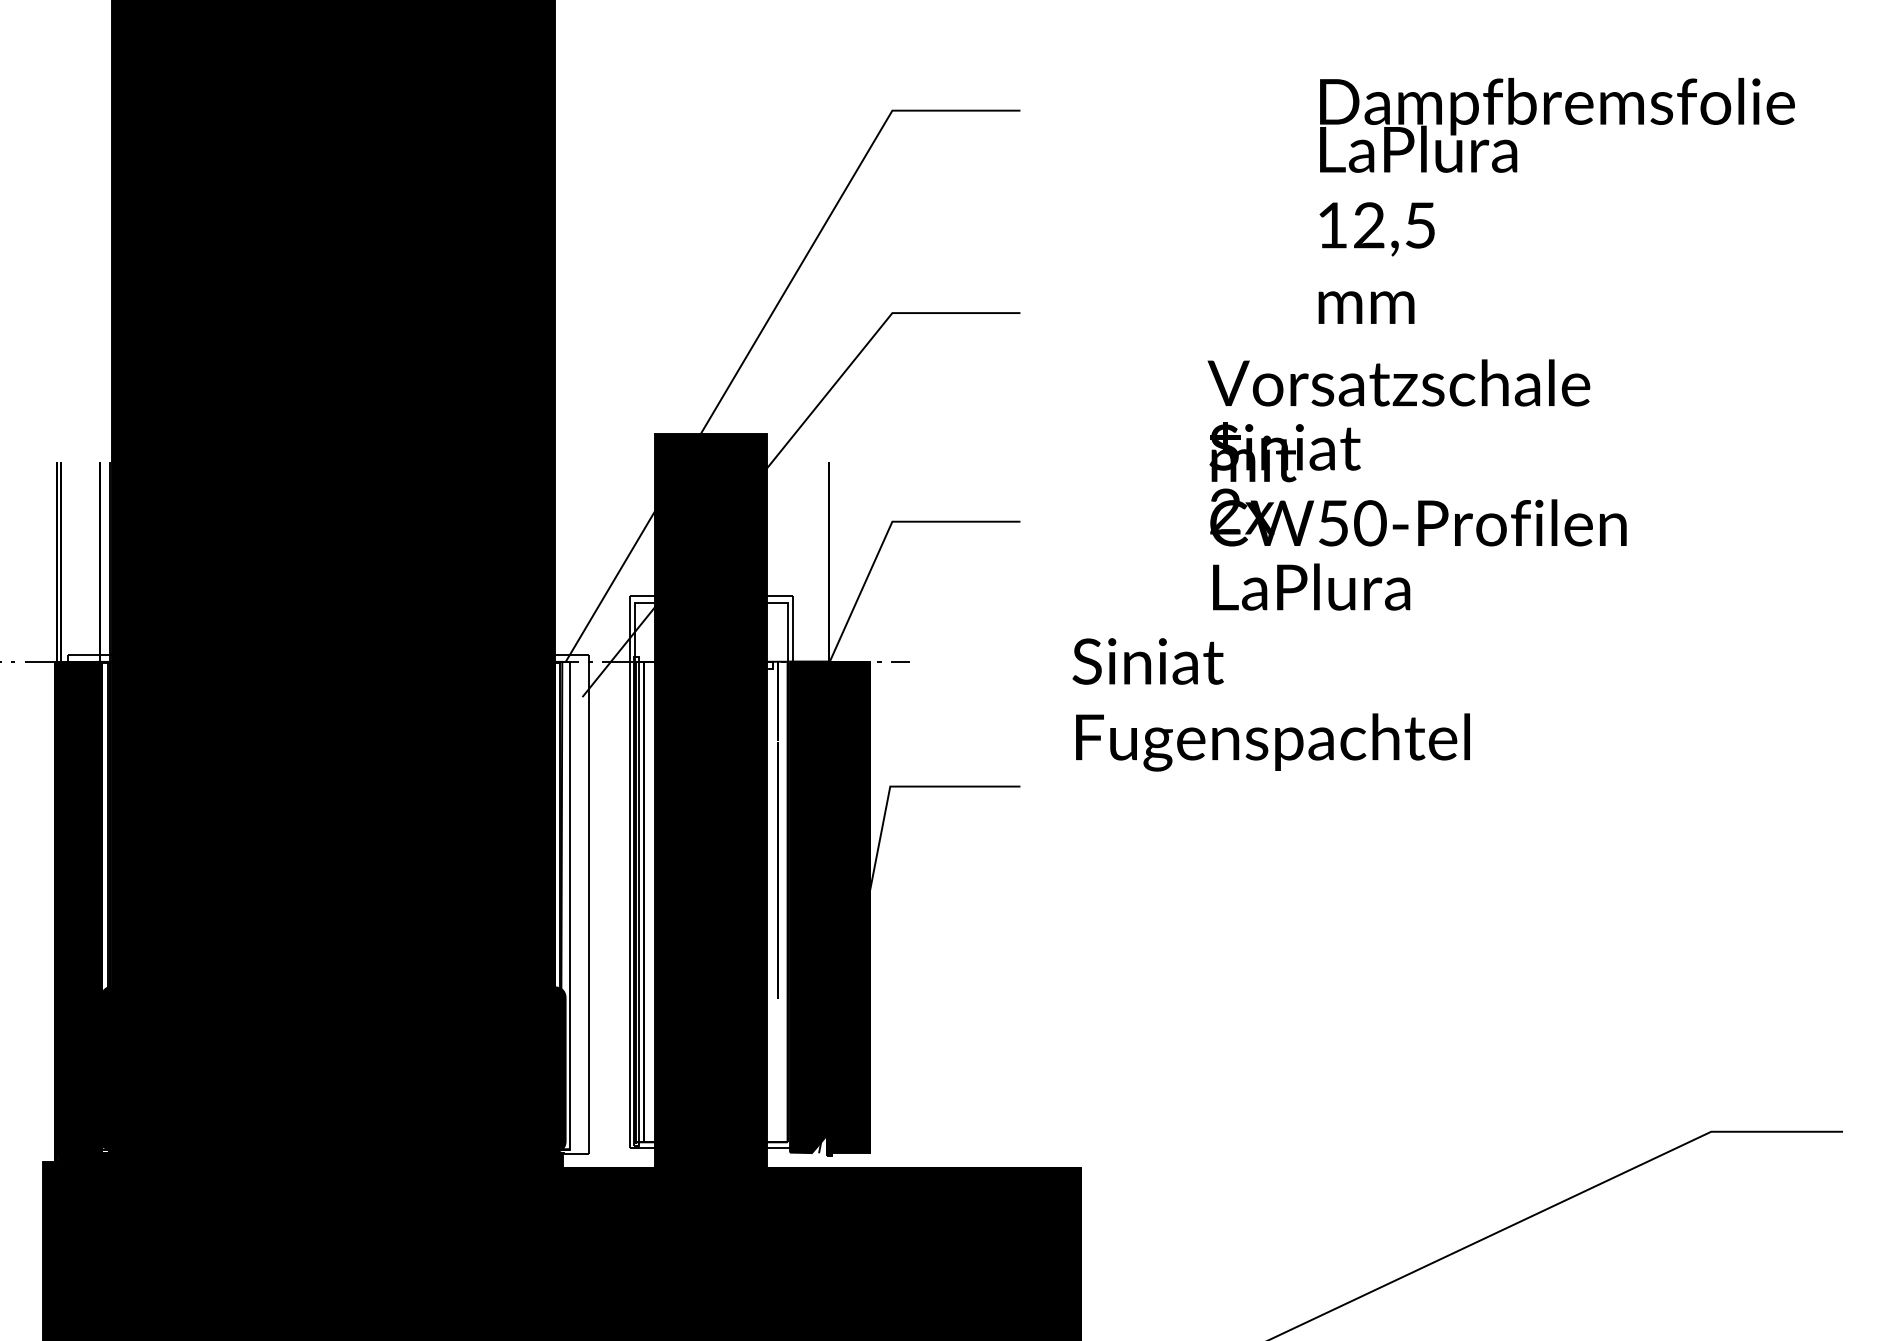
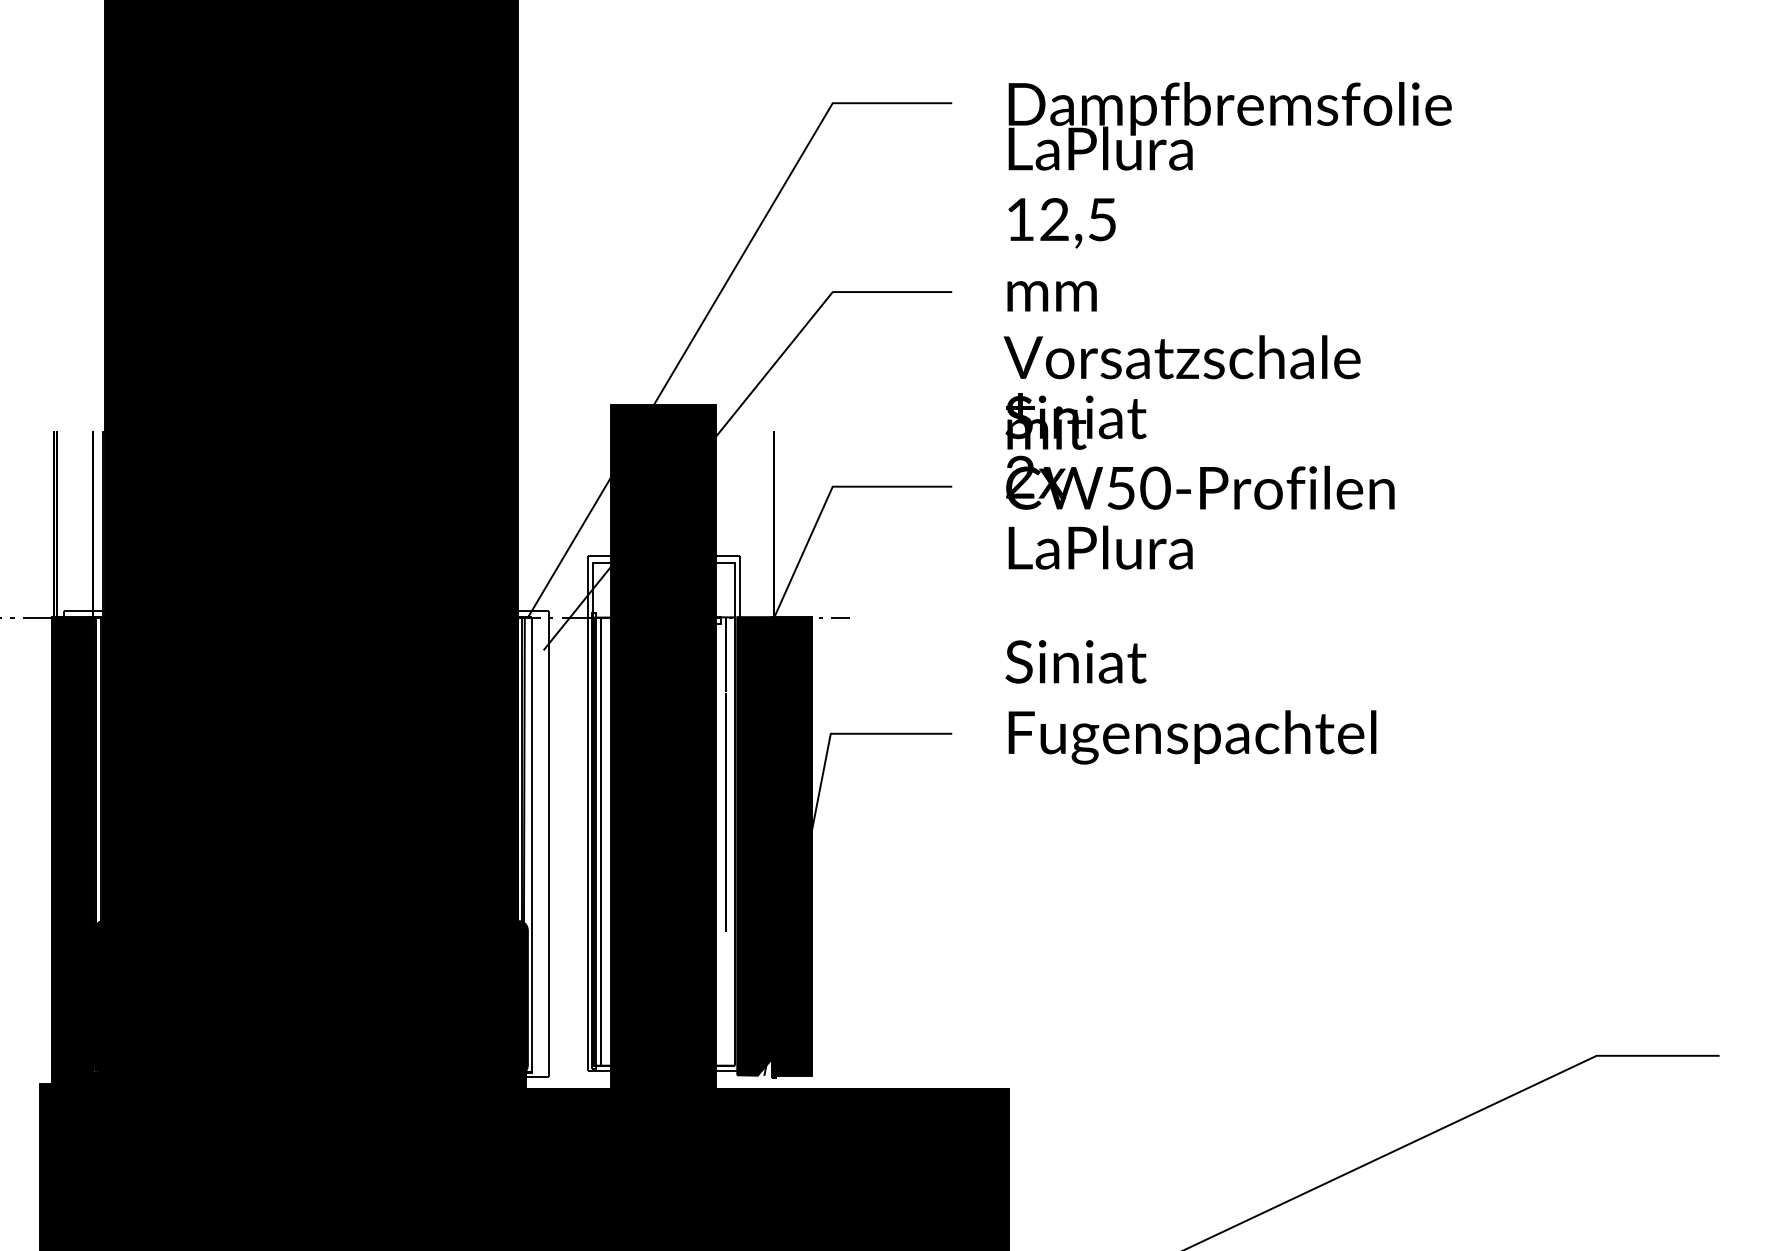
text: (1556, 200) -> (1229, 196), moved
text: (1416, 484) -> (1198, 451), moved
text: (1270, 704) -> (1190, 701), moved

